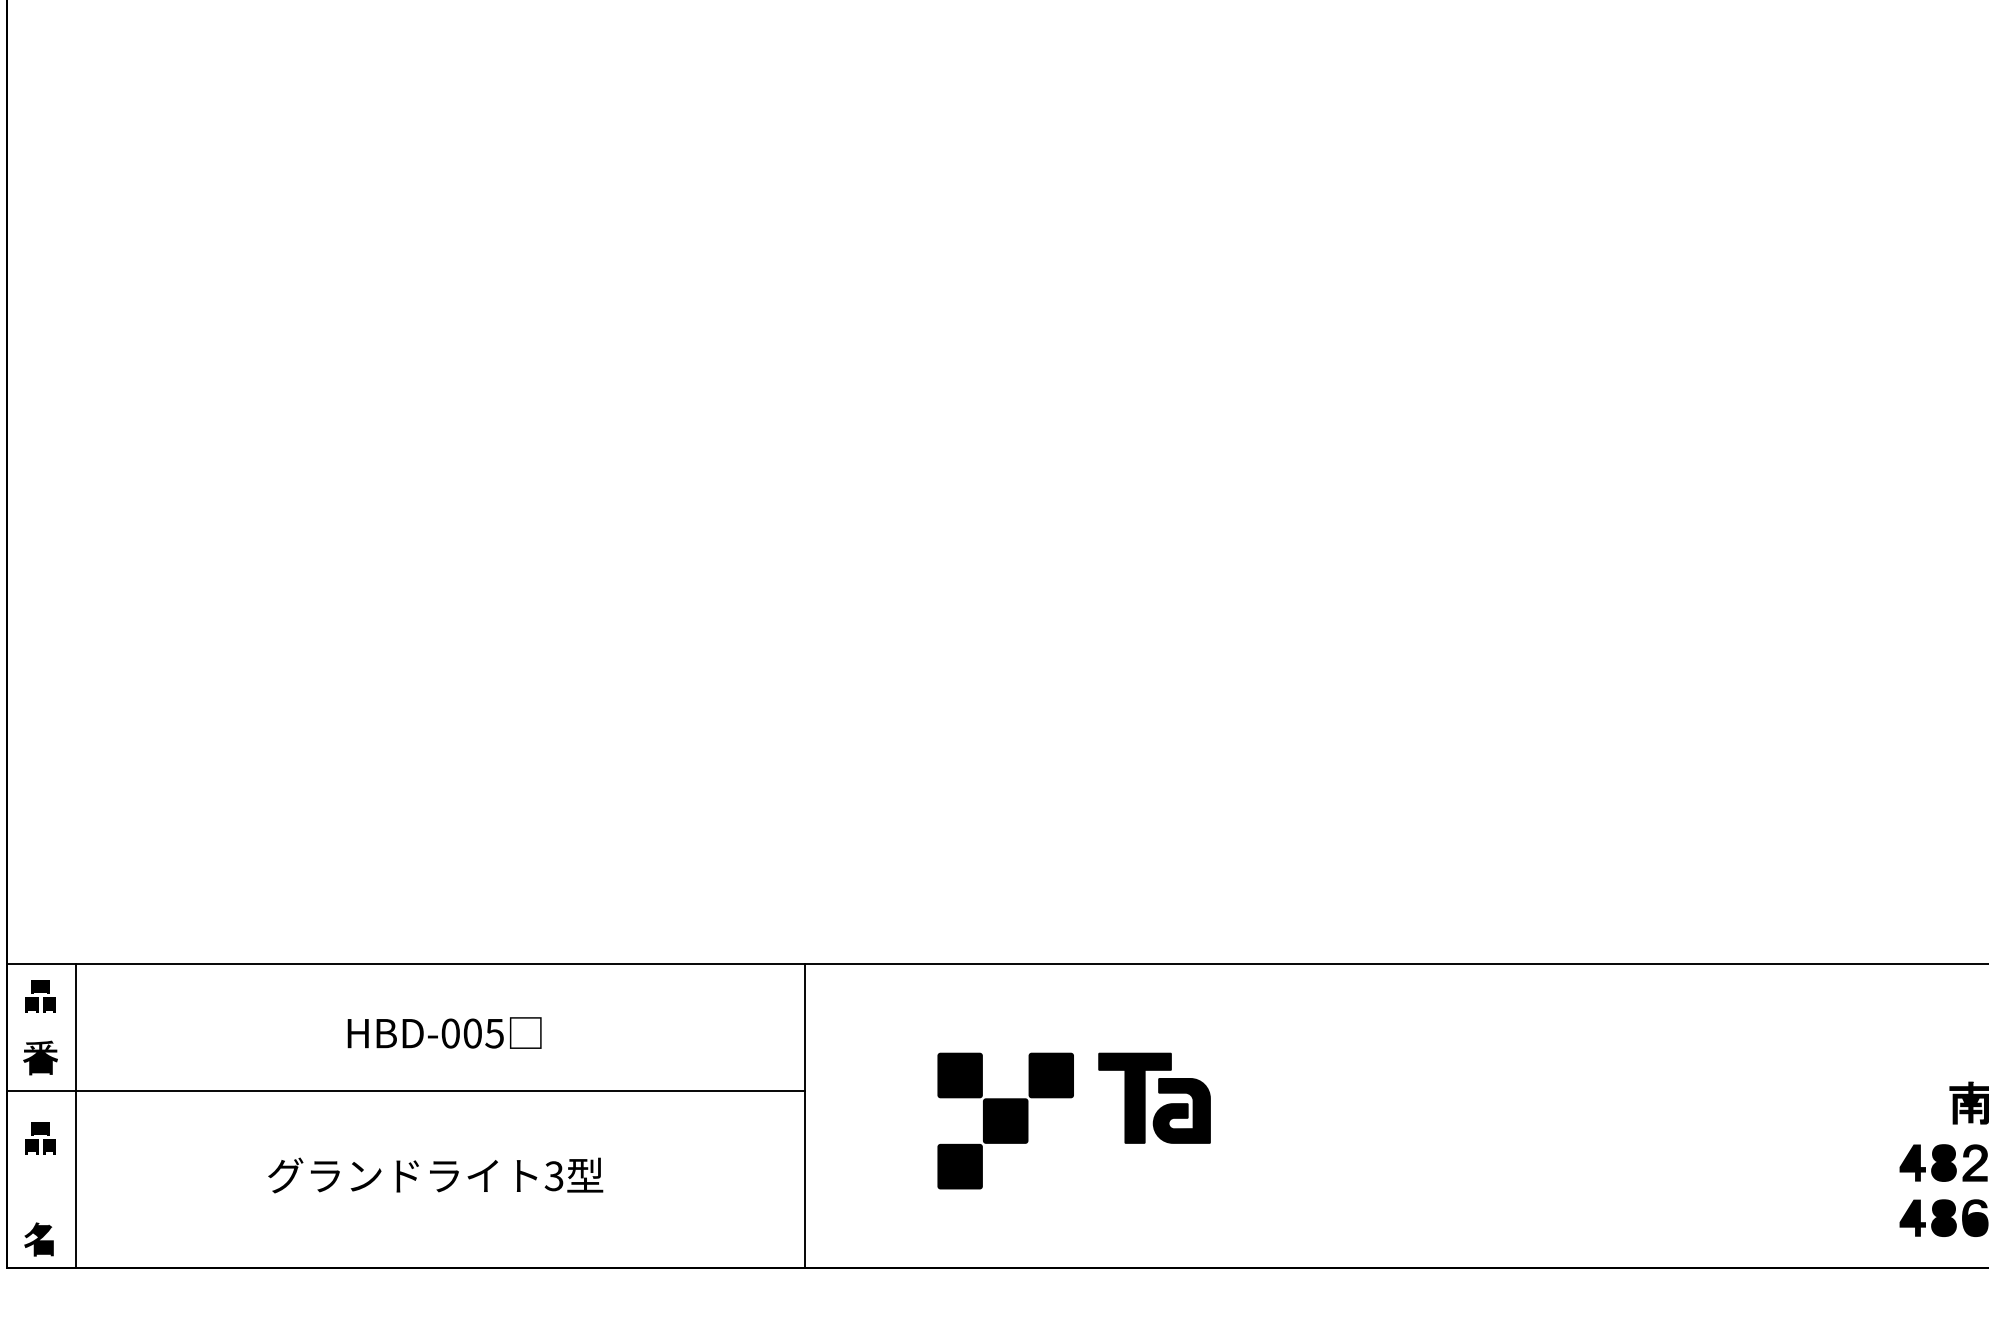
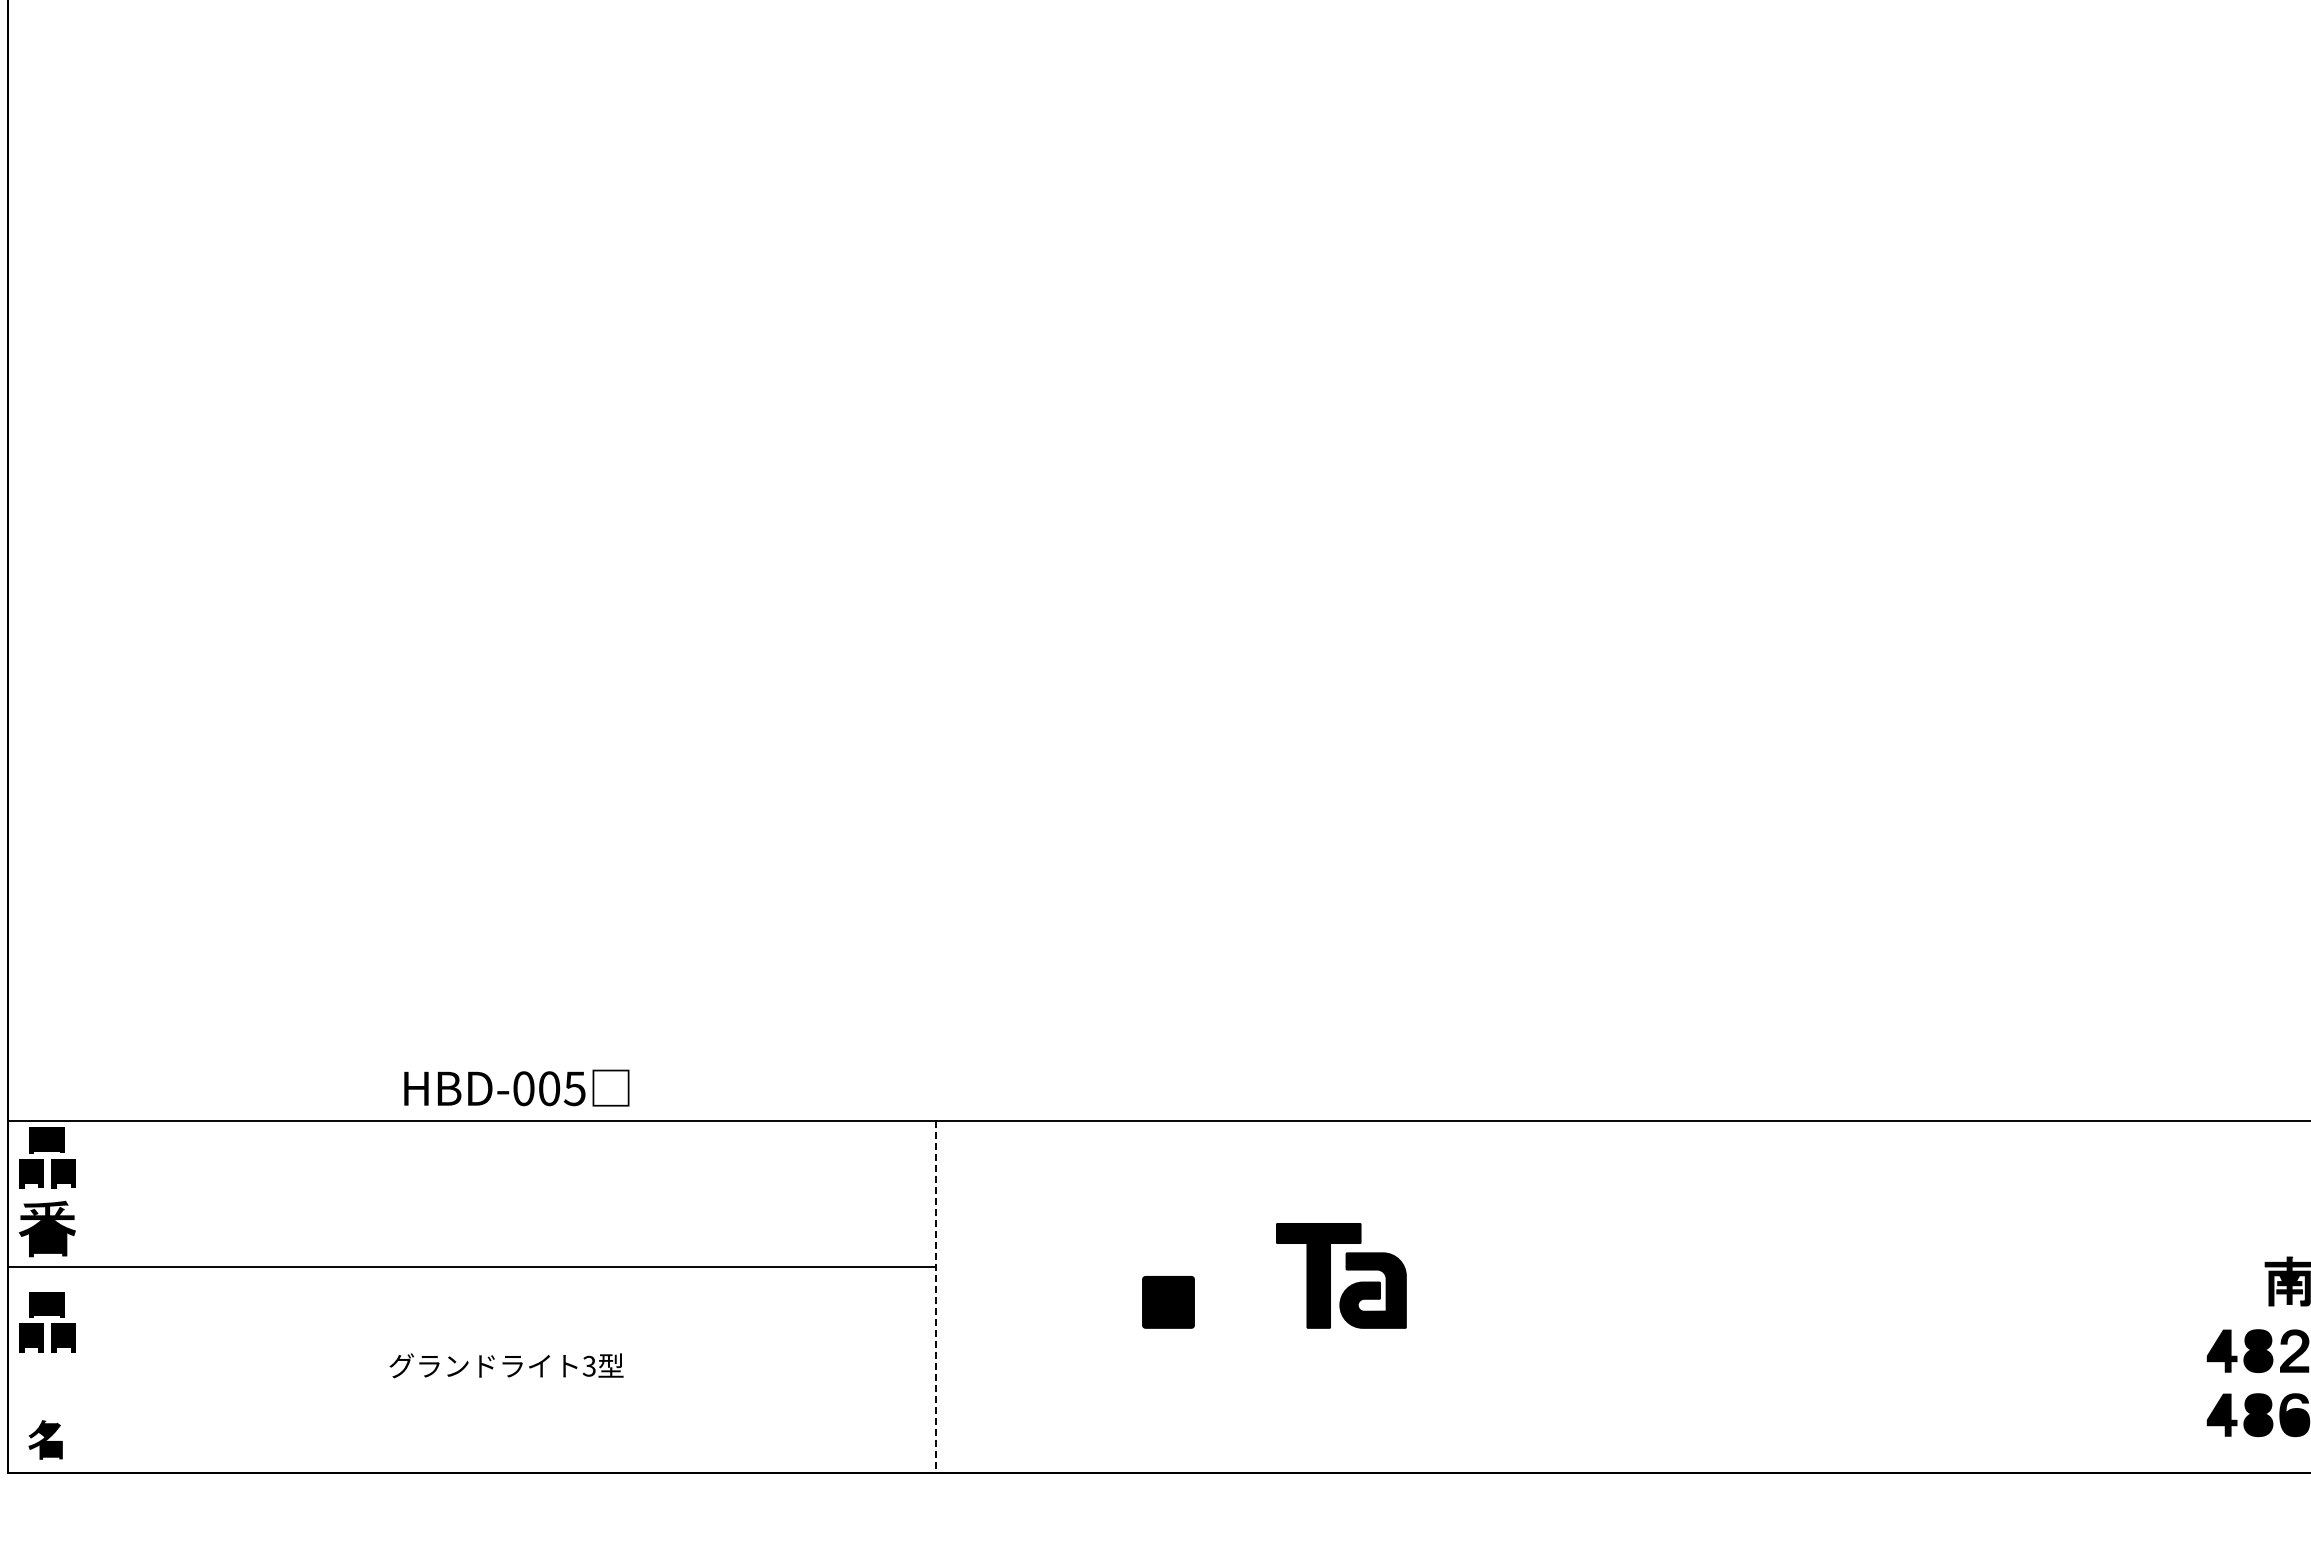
part: (40, 996) -> (47, 1157), size x1.6
part: (444, 1032) -> (516, 1087), moved
part: (40, 1058) -> (47, 1229), size x1.4
fill: (960, 1074) -> (1115, 1248), removed
fill: (1051, 1074) -> (1221, 1248), removed
line: (75, 1116) -> (88, 1296), removed
line: (805, 1116) -> (935, 1297), solid -> dashed
part: (40, 1138) -> (47, 1322), size x1.6
fill: (960, 1165) -> (1115, 1354), removed
part: (434, 1175) -> (505, 1365), size x0.6

